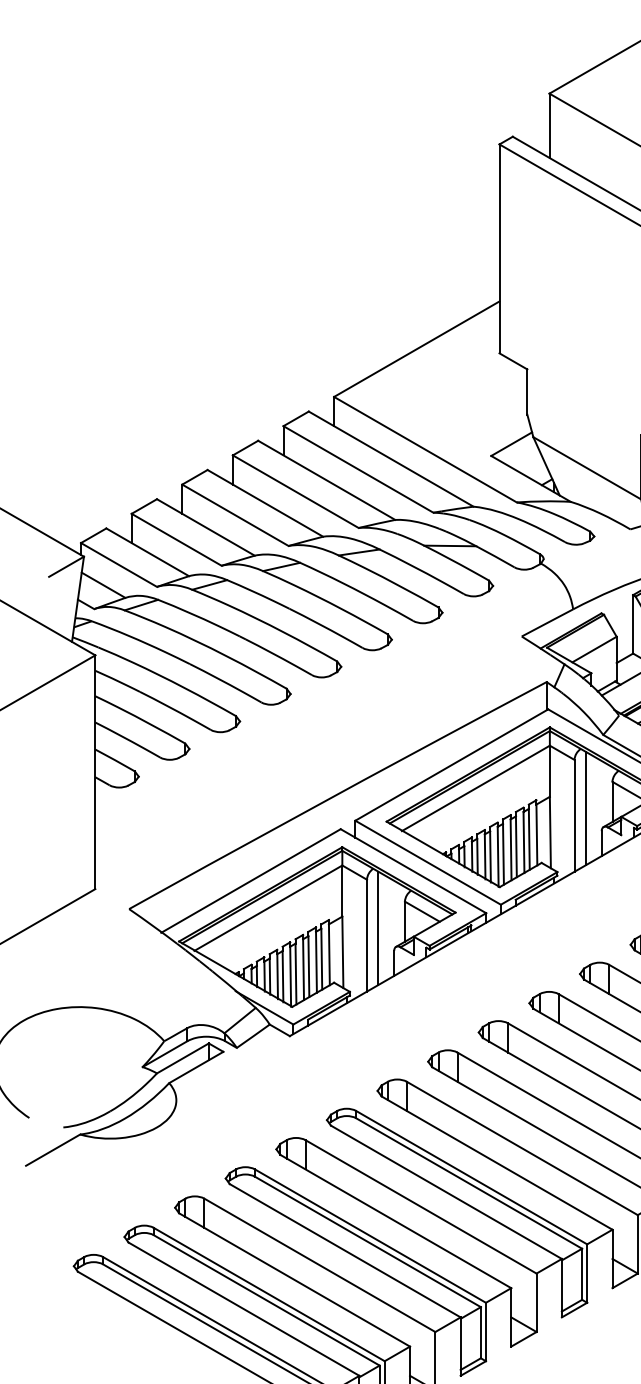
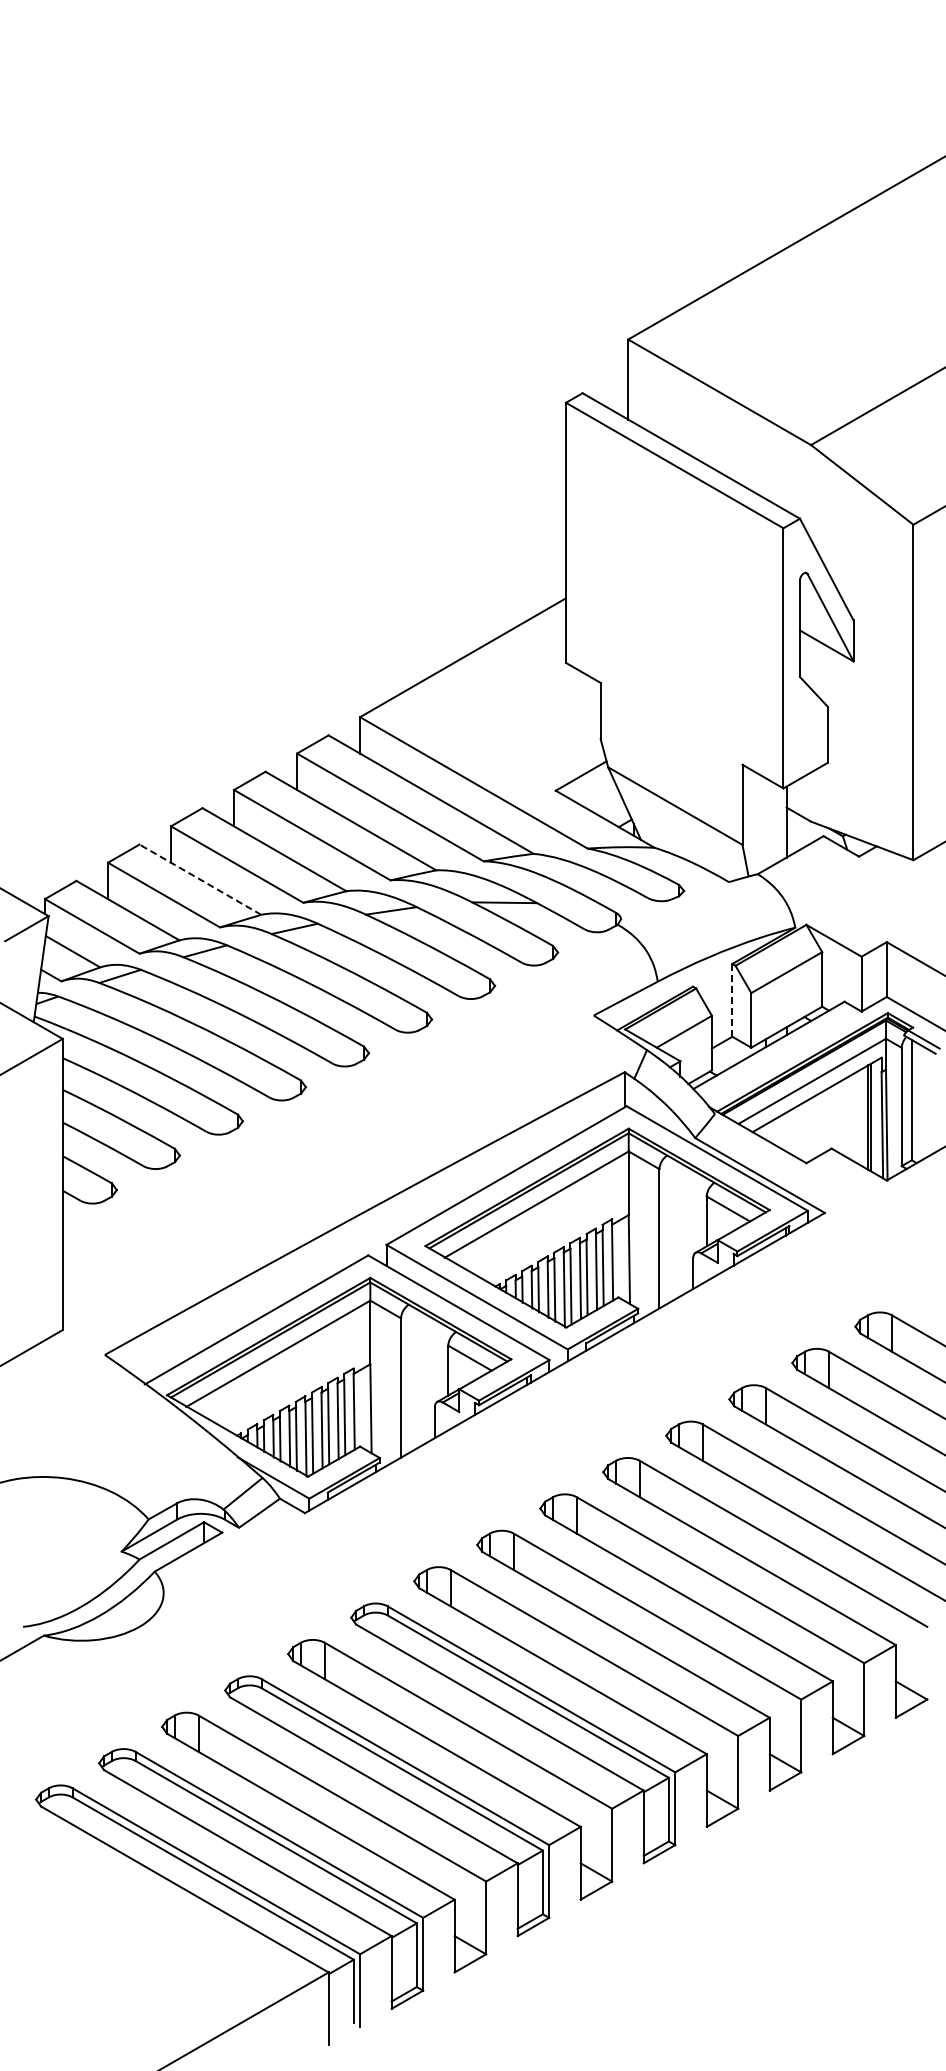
line: (205, 527) -> (199, 879), solid -> dashed
line: (633, 623) -> (732, 999), solid -> dashed
line: (585, 808) -> (673, 1229), removed
line: (378, 928) -> (415, 1378), removed

